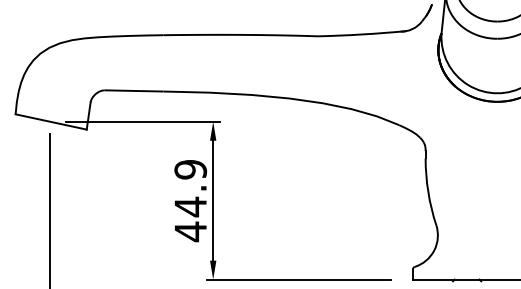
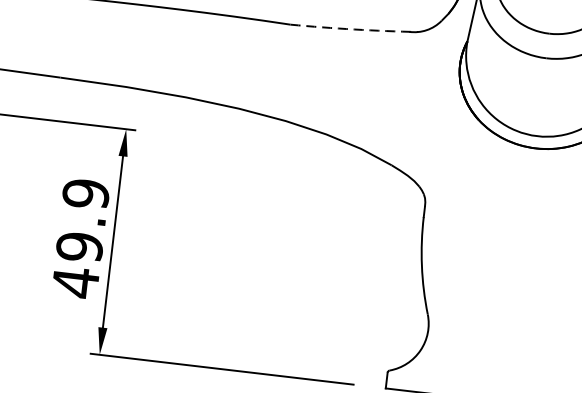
arc: (362, 34) -> (354, 29), solid -> dashed
text: (190, 206) -> (79, 246), 44.9 -> 49.9

